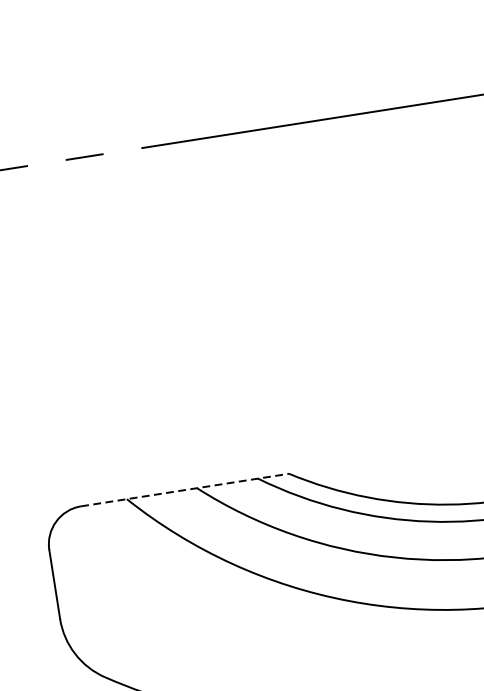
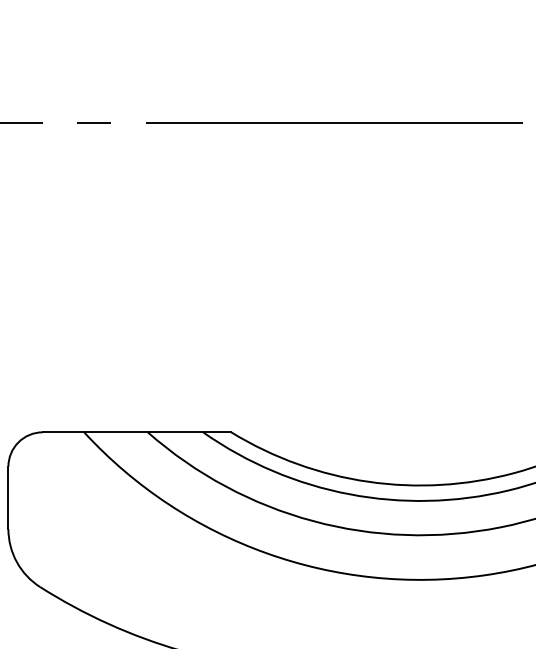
line: (185, 490) -> (137, 432), dashed -> solid

